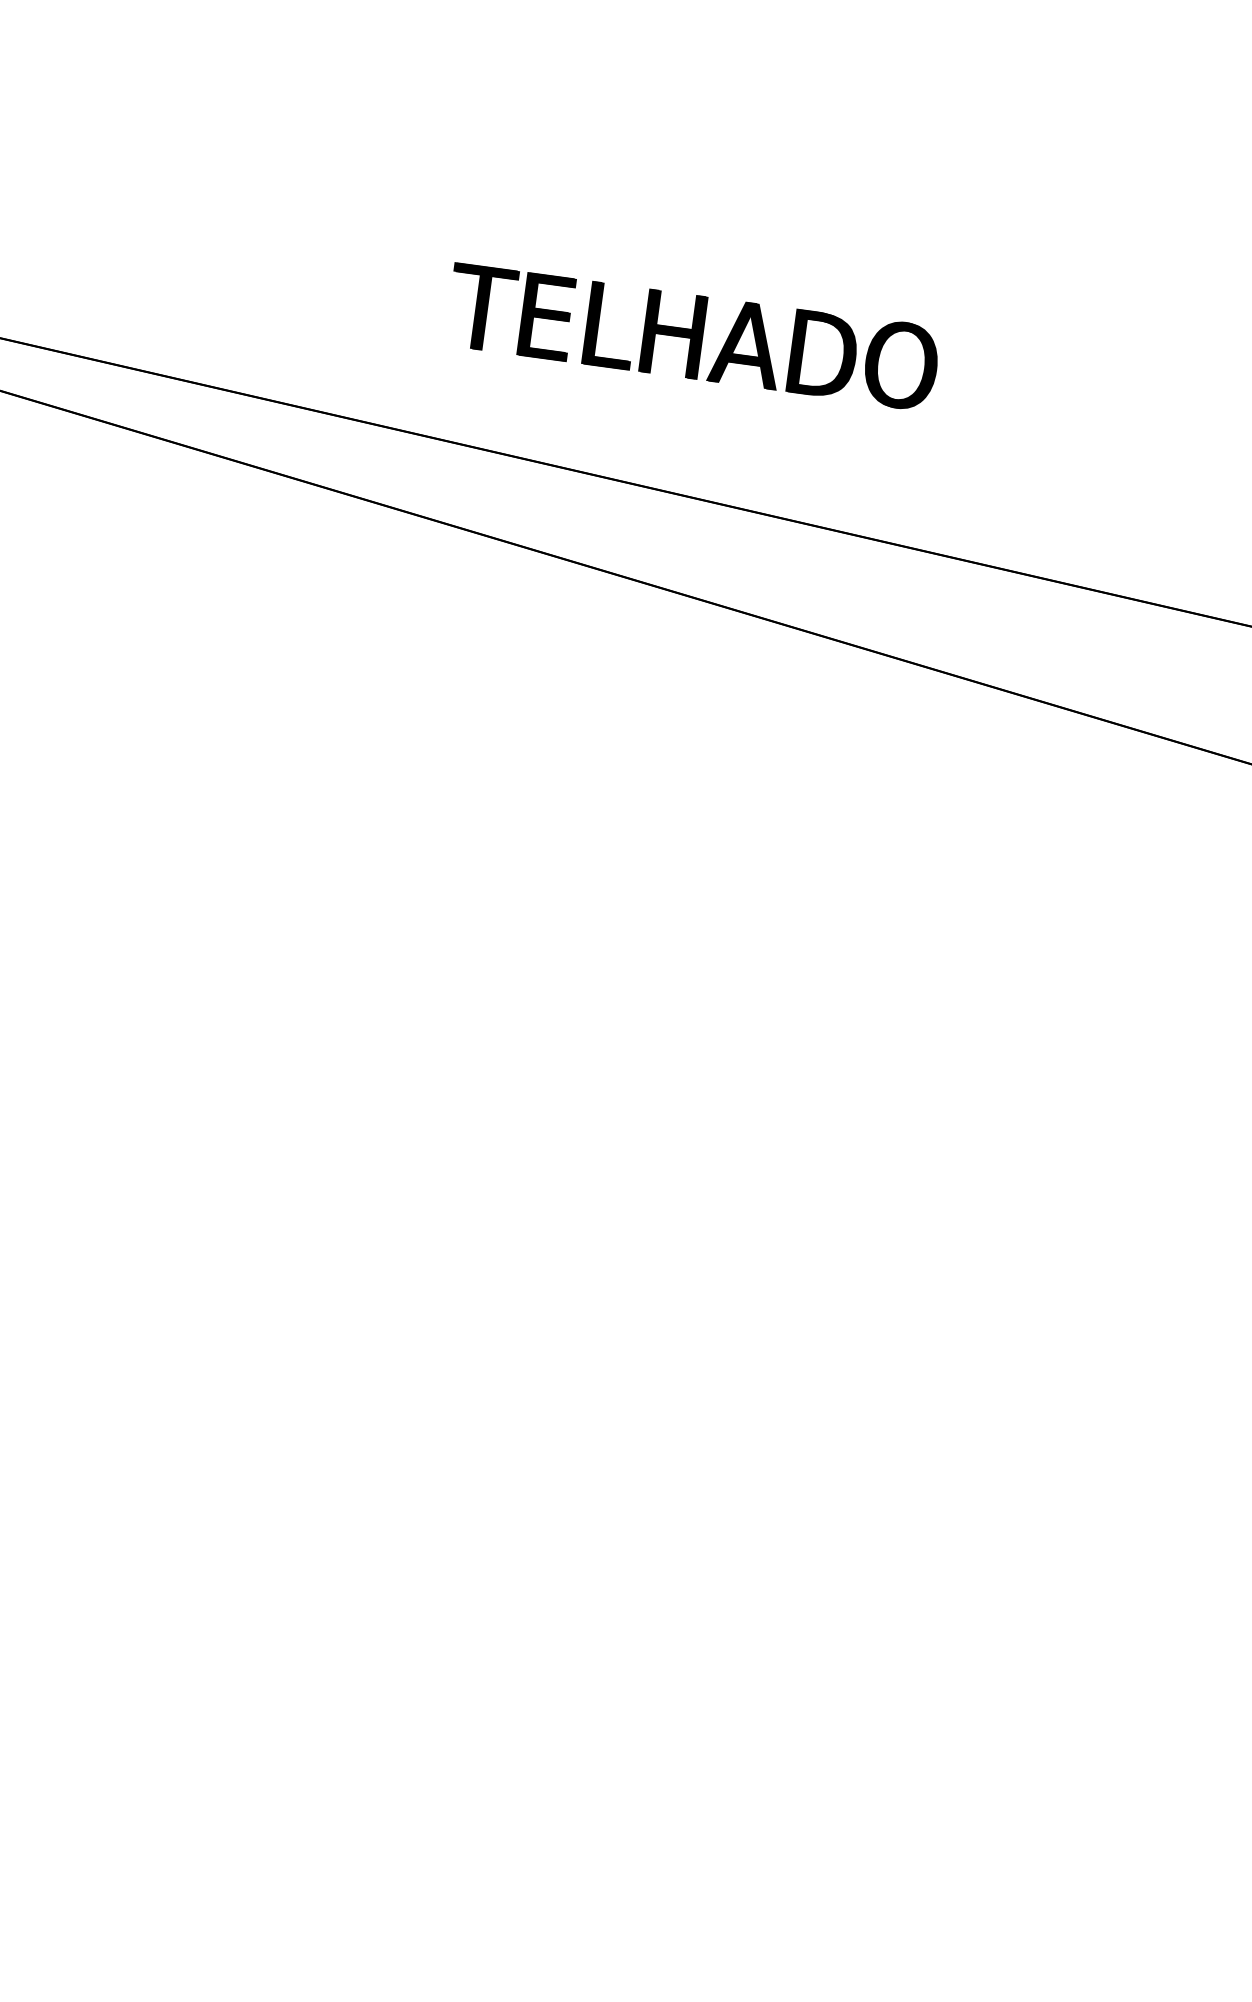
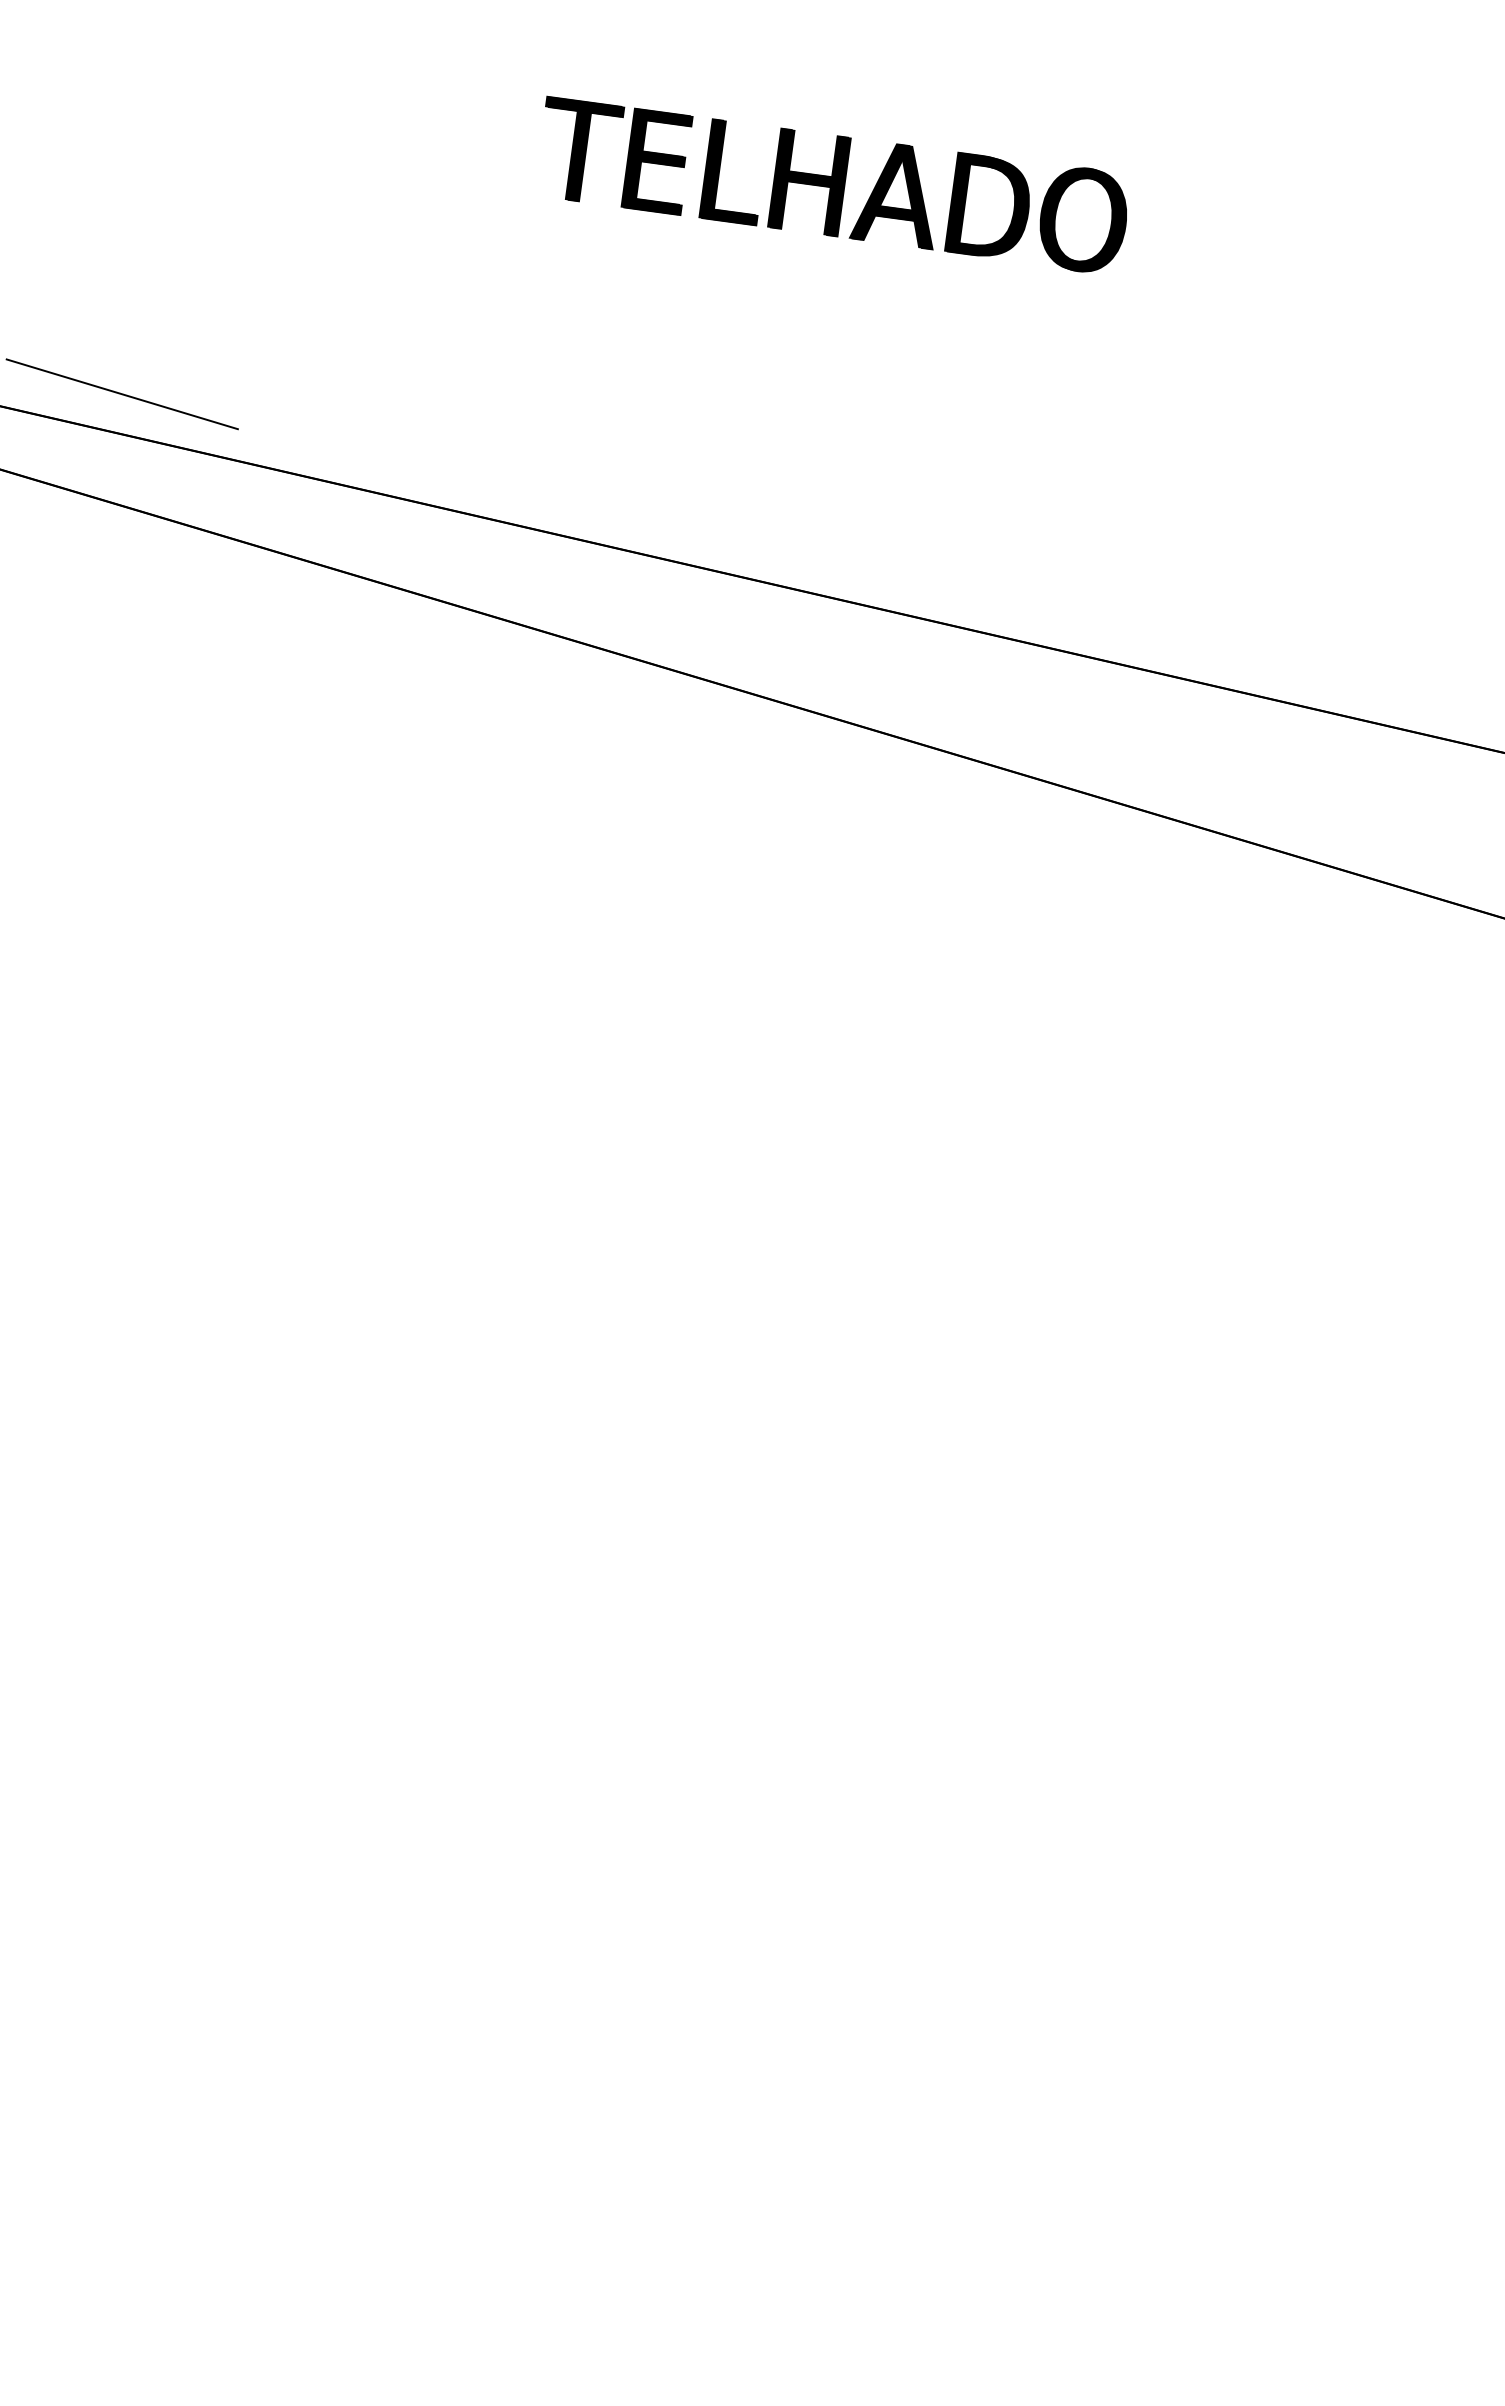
line: (101, 328) -> (121, 394), added
text: (695, 335) -> (835, 183), moved

